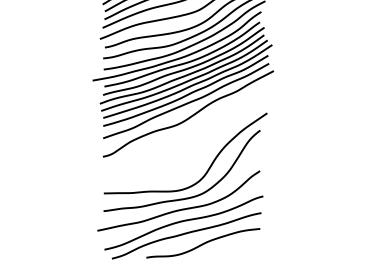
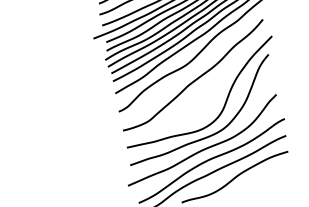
curve: (184, 139) -> (195, 78), added

